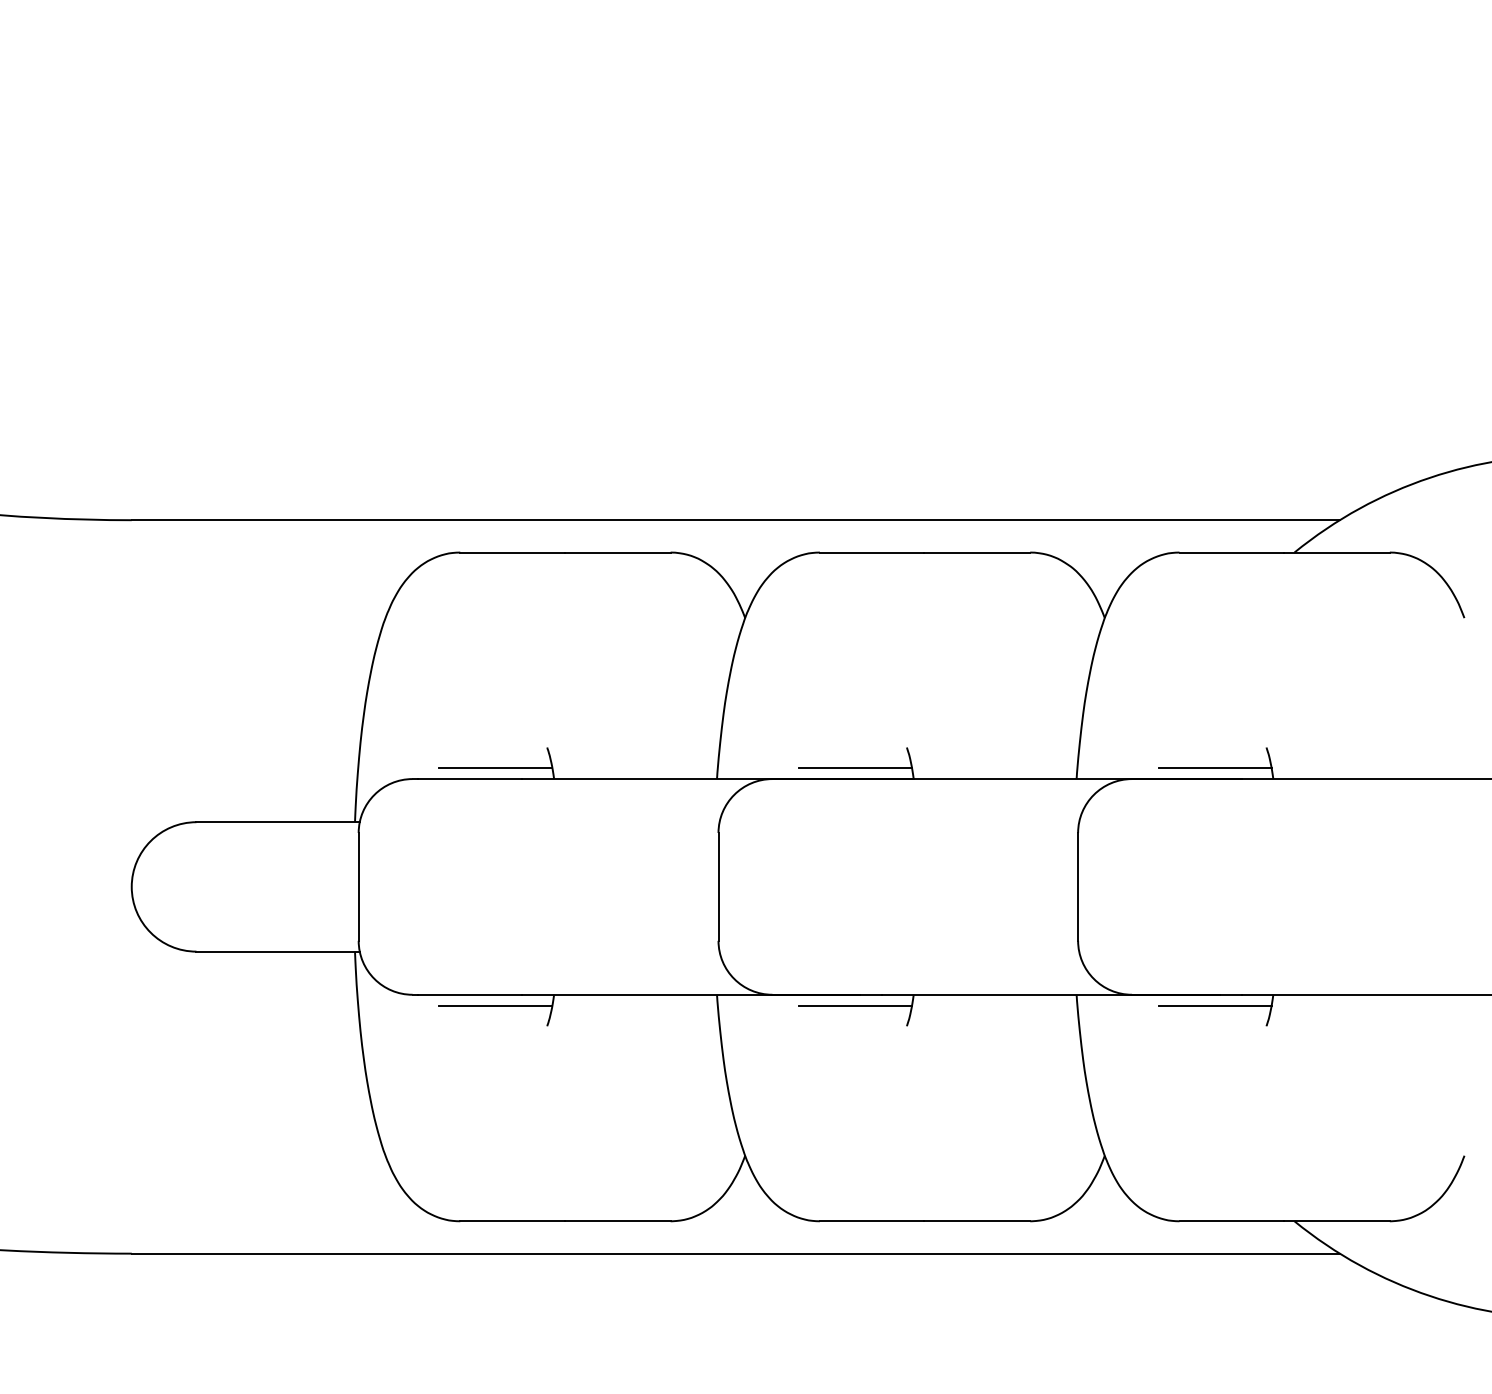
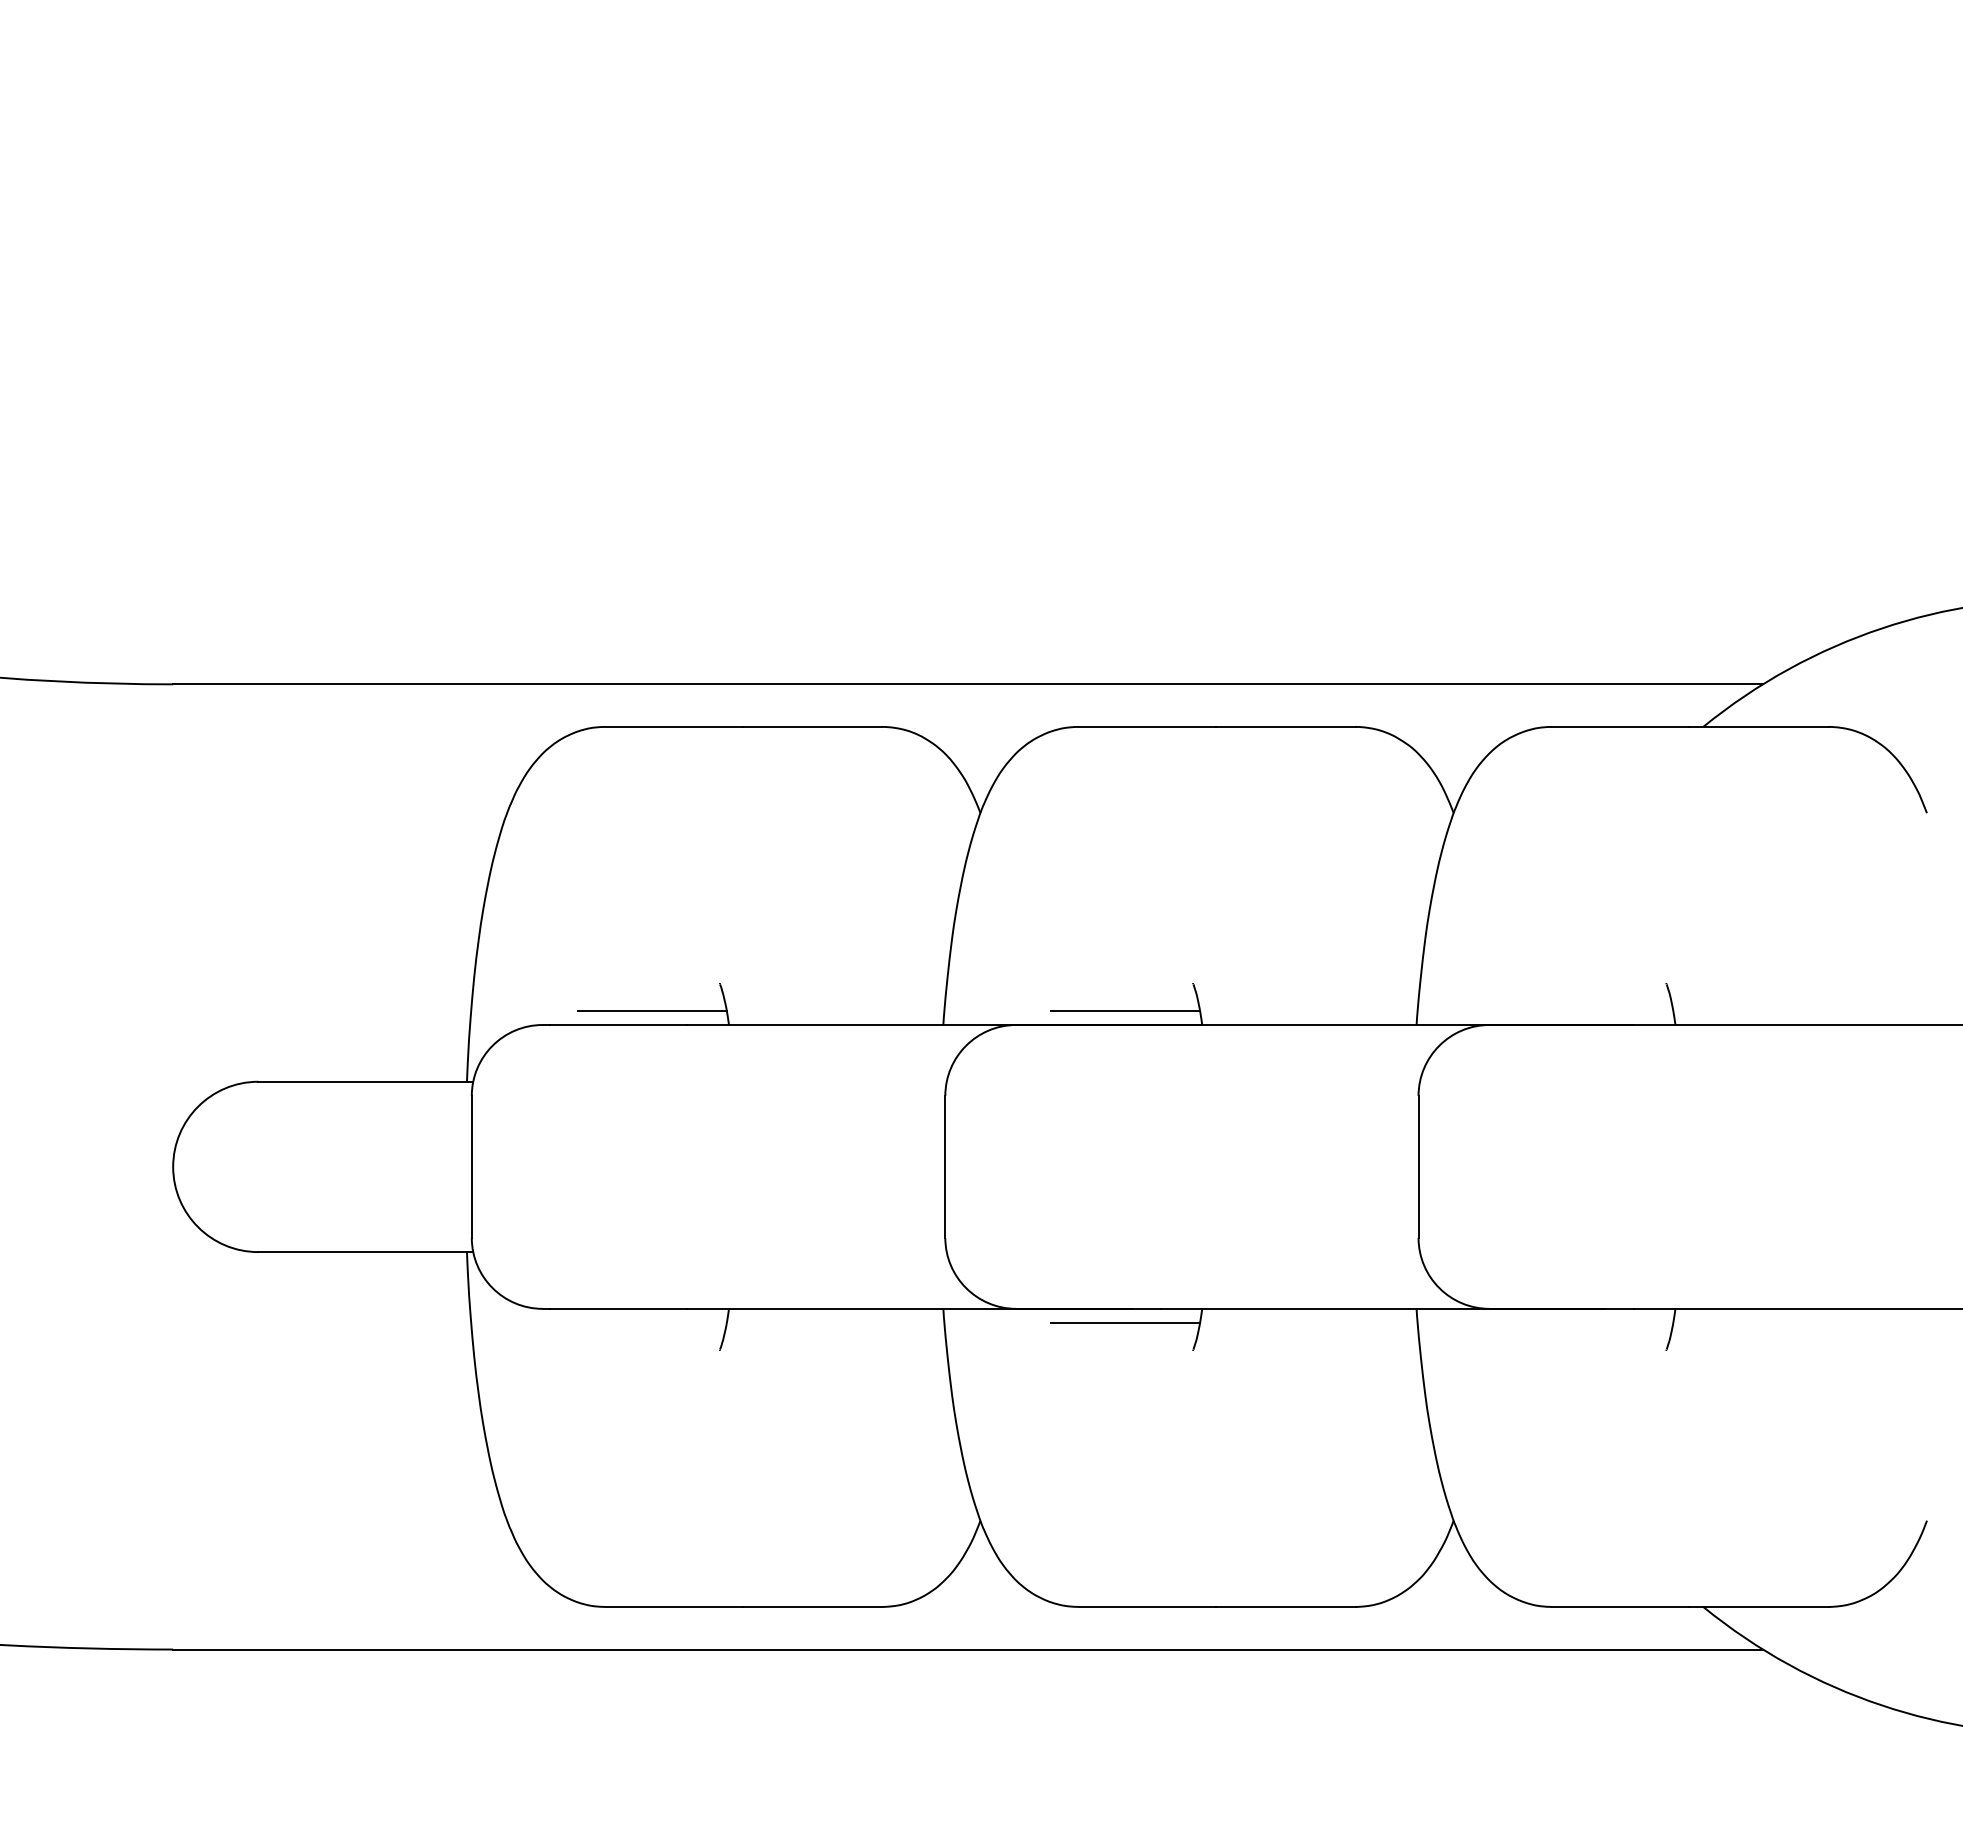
line: (1214, 768) -> (1598, 1010), removed
line: (495, 1005) -> (651, 1323), removed
line: (1214, 1005) -> (1598, 1323), removed

